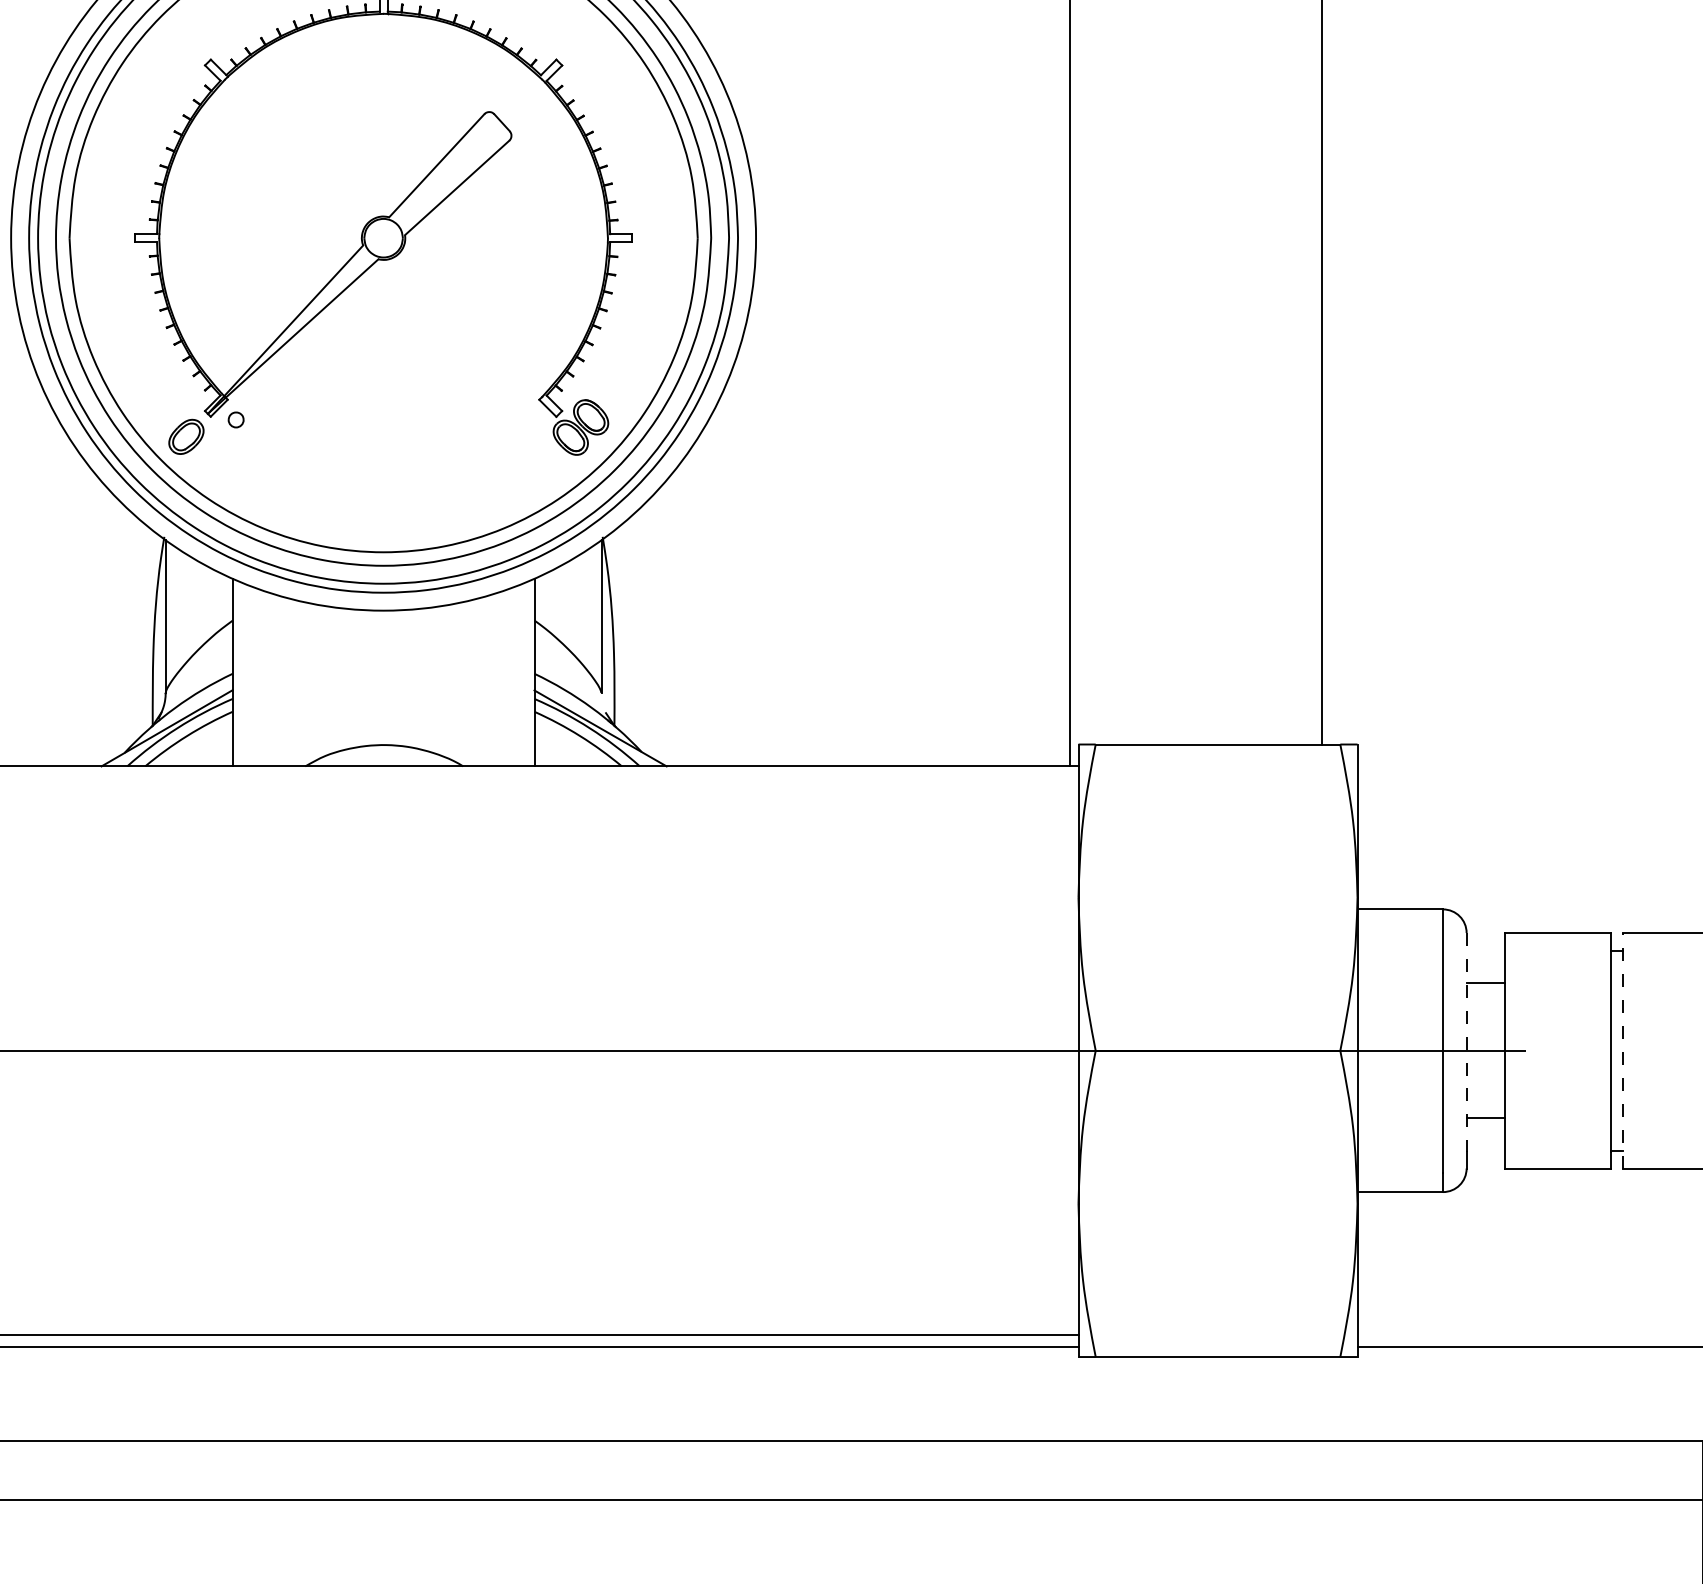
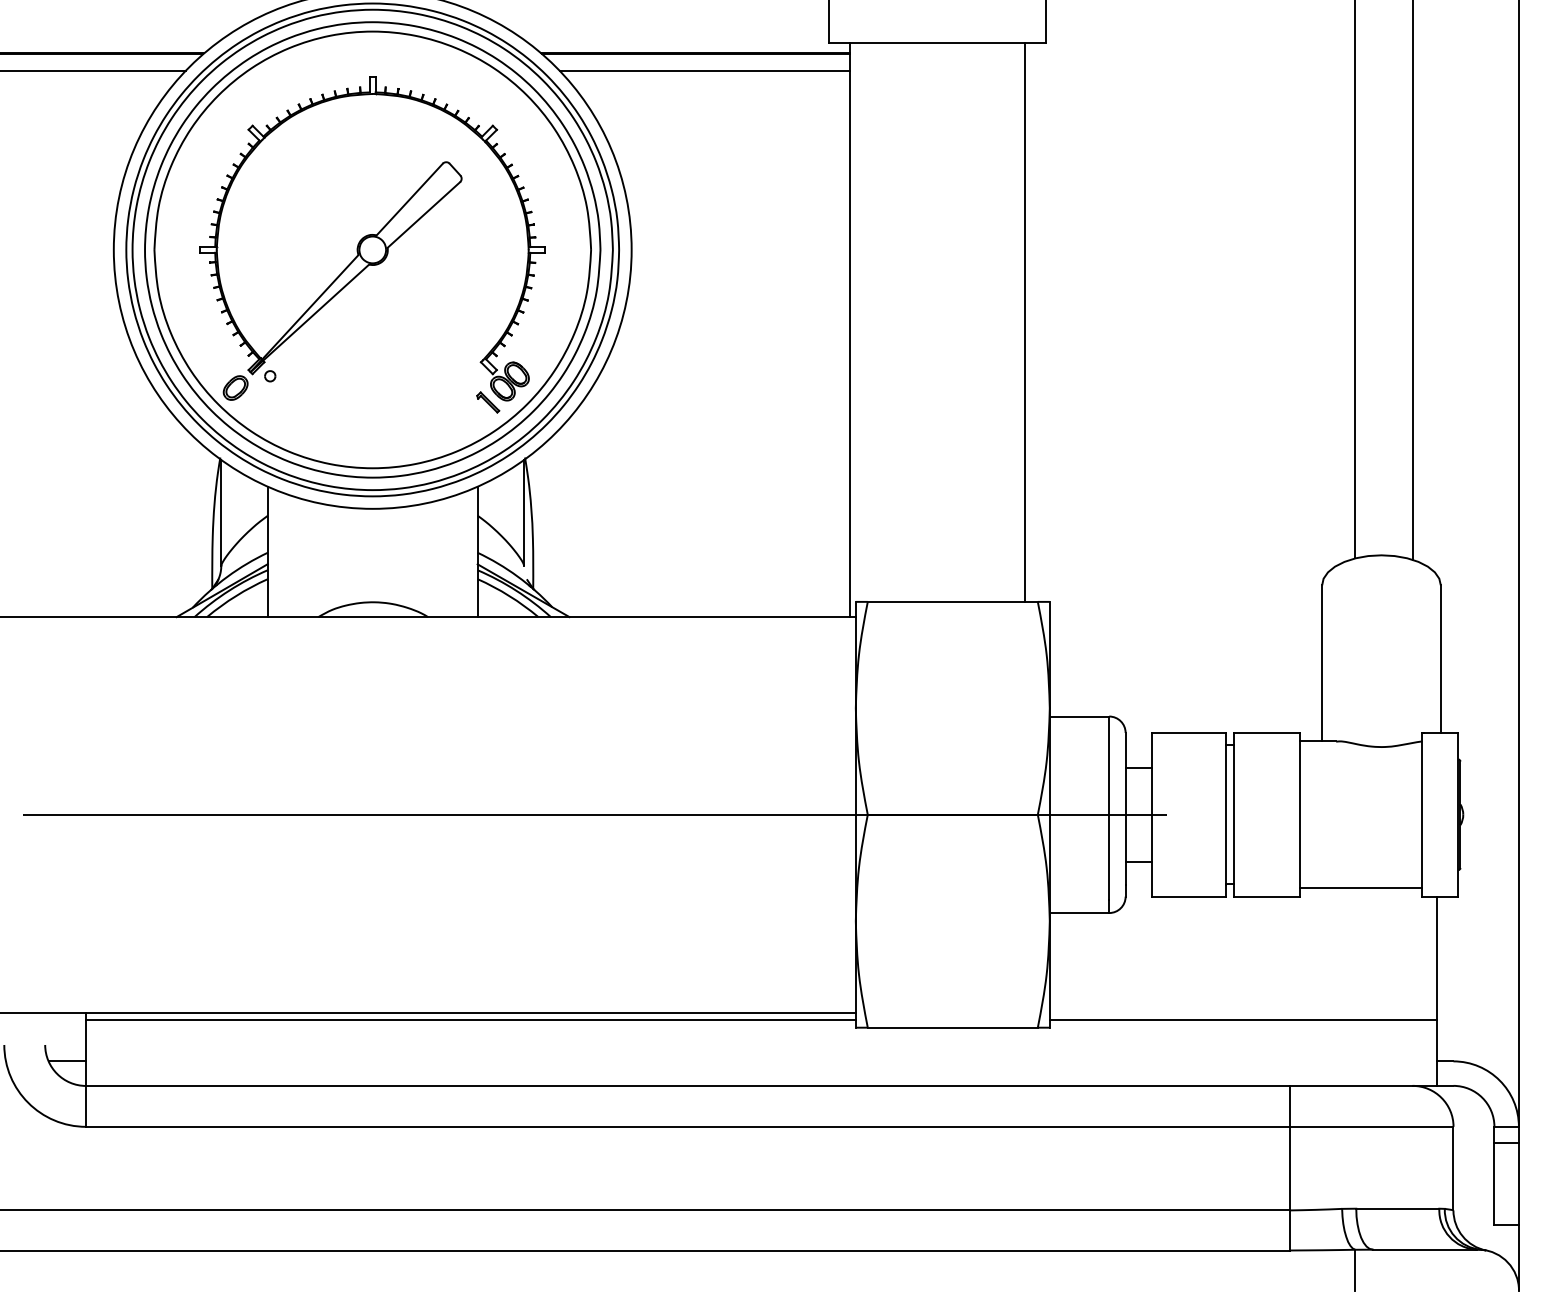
part: (550, 457) -> (488, 402), added
line: (1466, 1043) -> (1125, 809), dashed -> solid
line: (1623, 1050) -> (1234, 814), dashed -> solid

